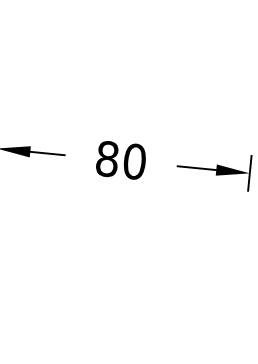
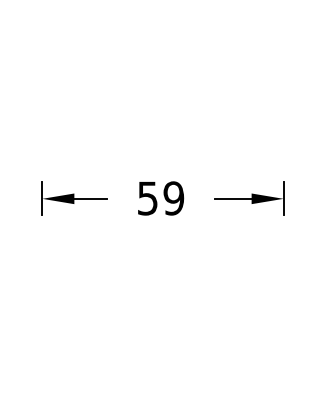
text: (120, 160) -> (160, 198), 80 -> 59

